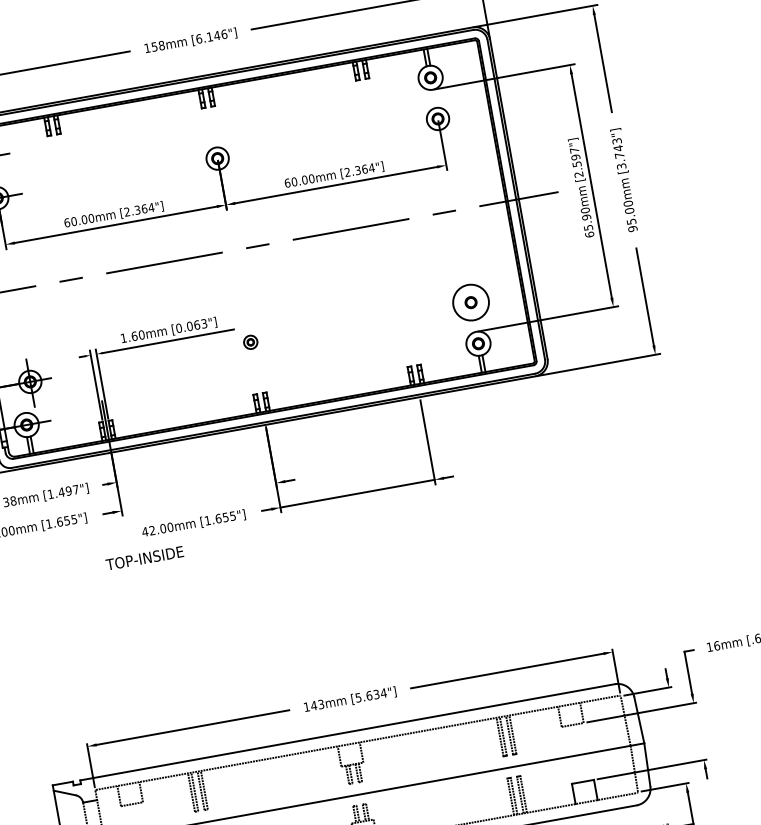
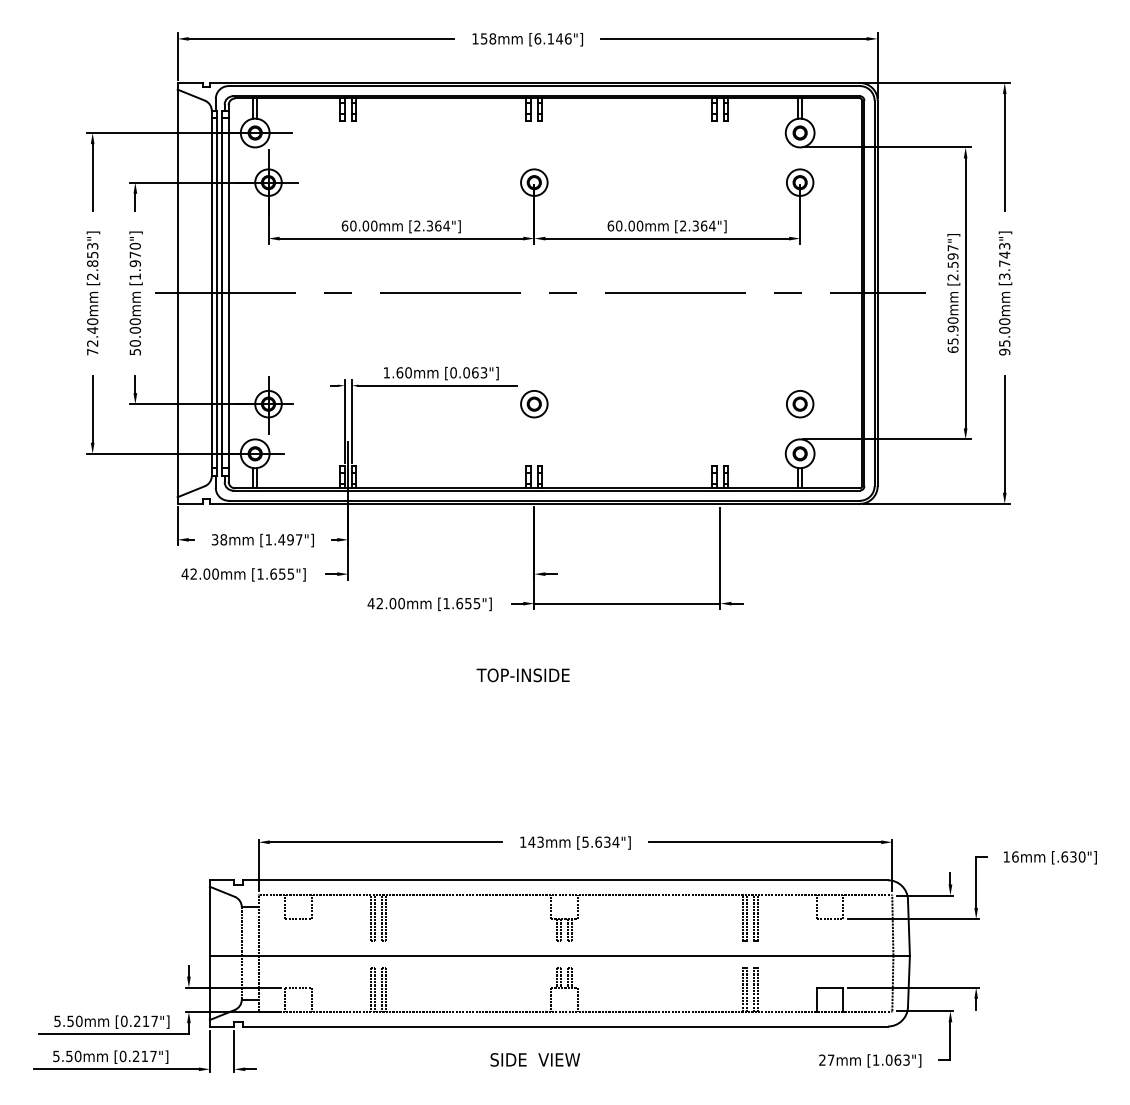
circle: (470, 302) -> (799, 403), size x0.62
part: (250, 342) -> (534, 404), size x1.67
text: (144, 558) -> (522, 675), moved

